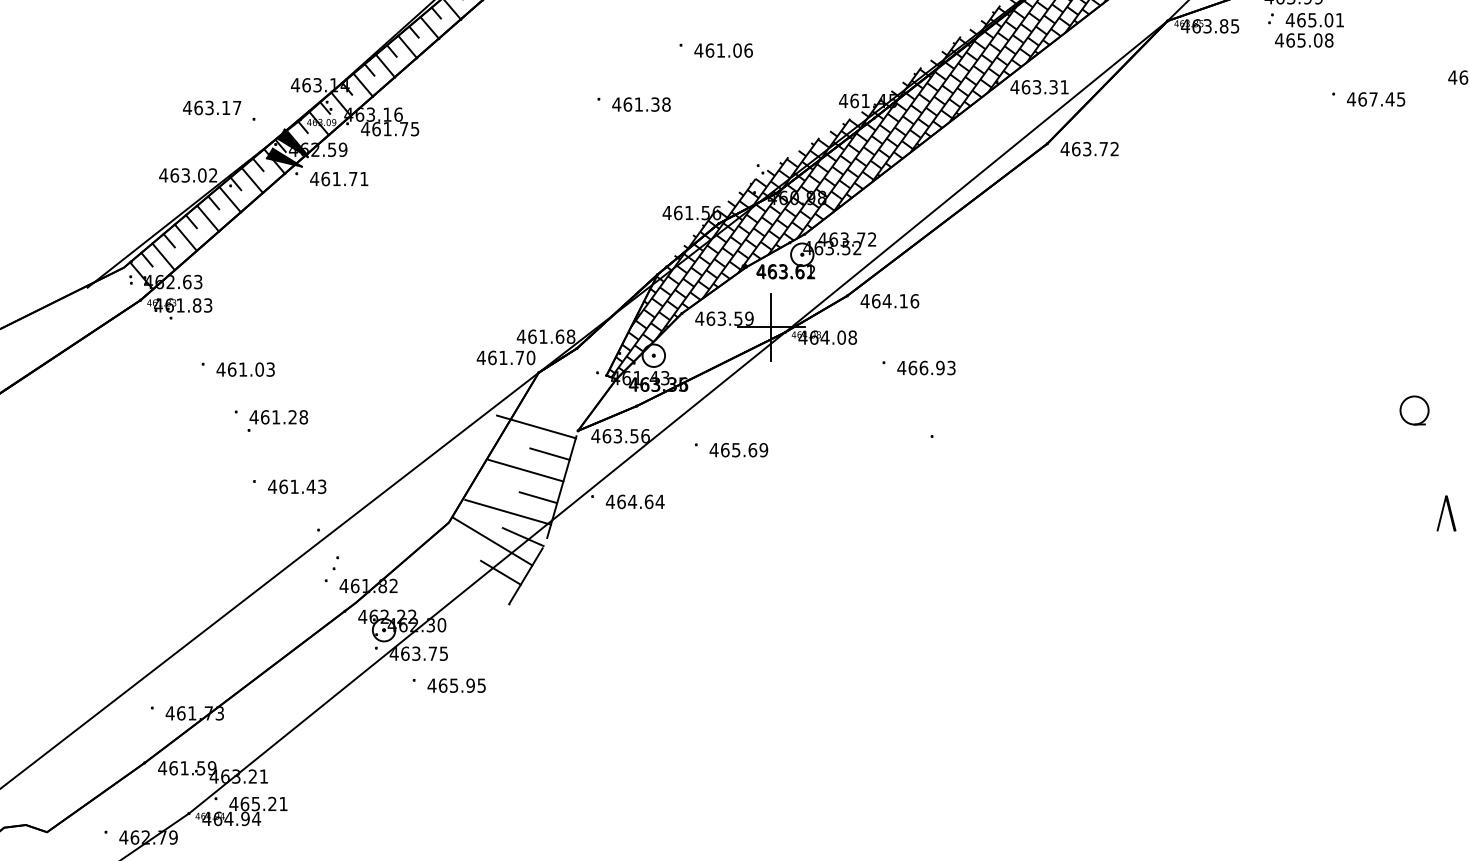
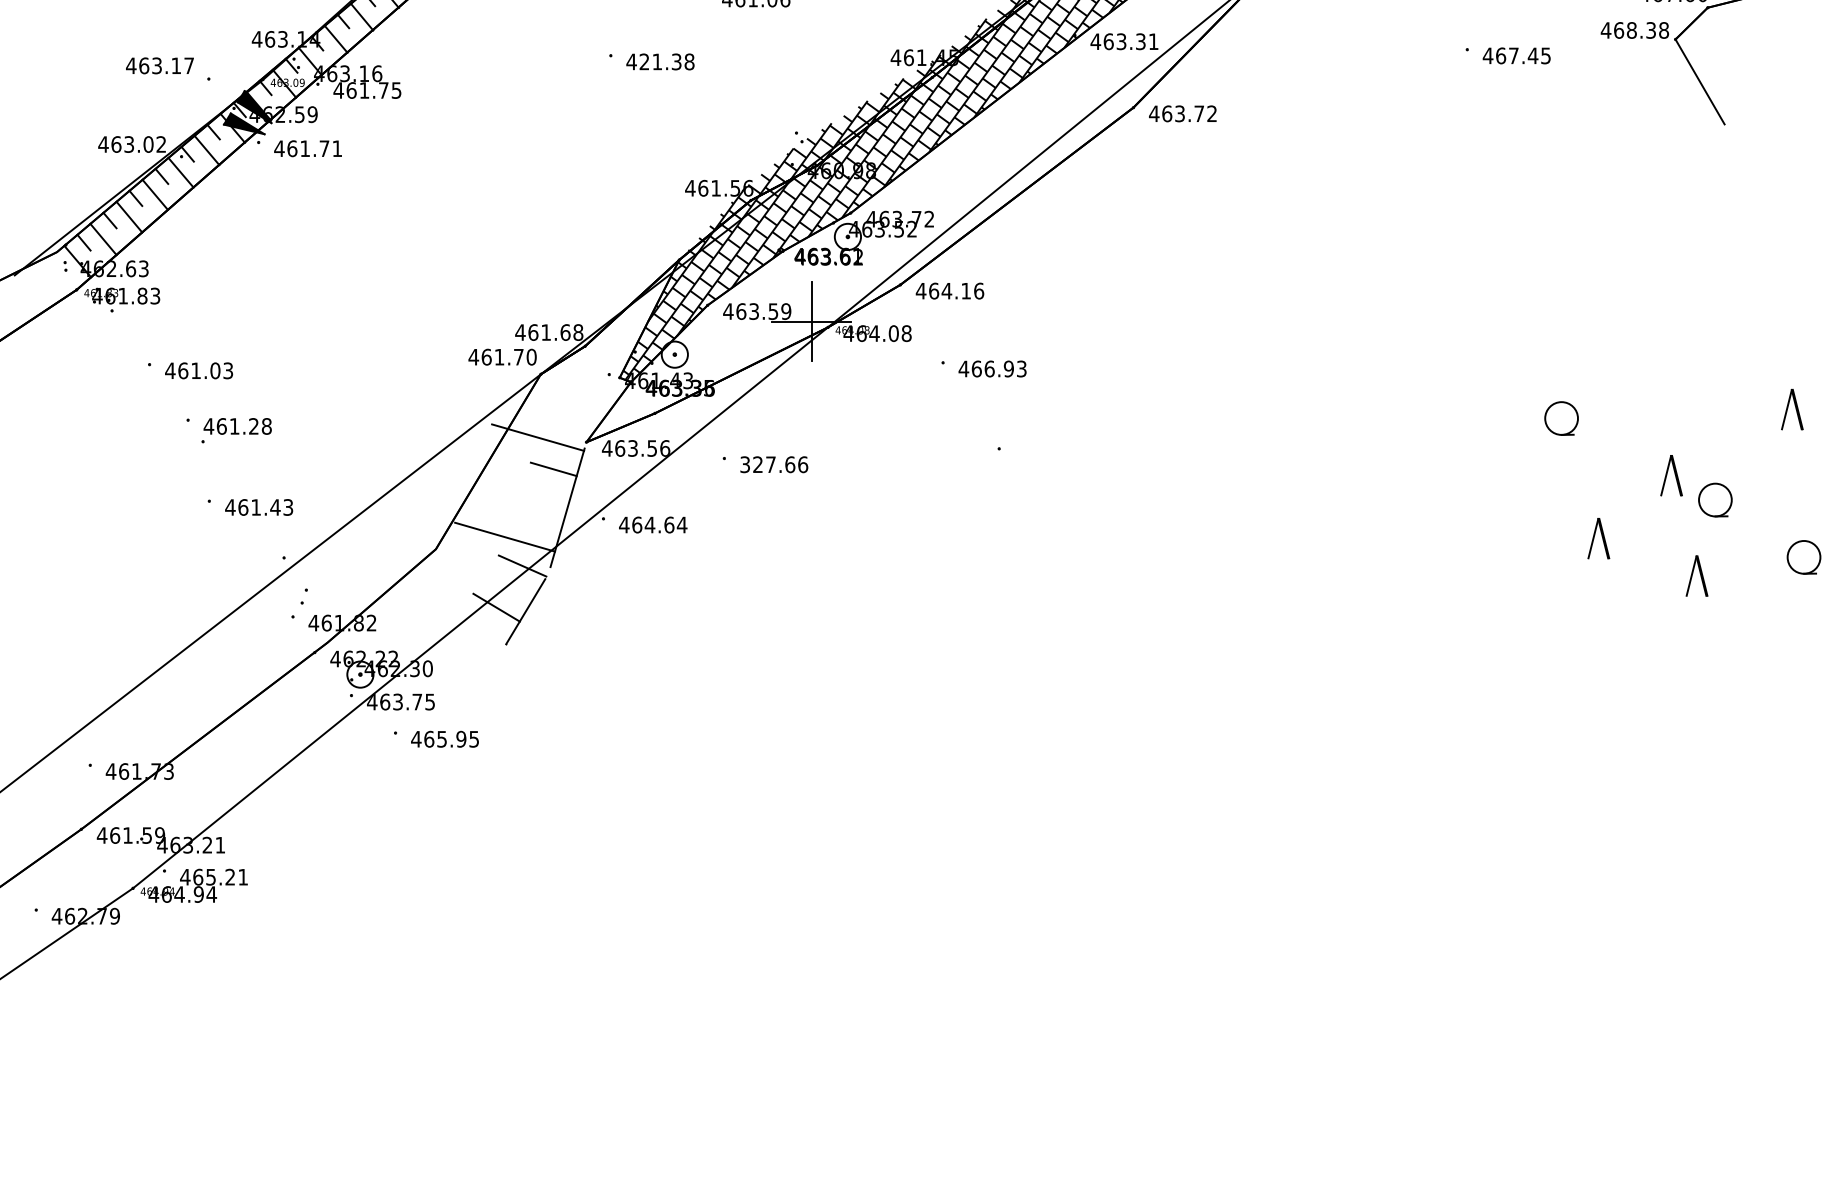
text: (627, 104) -> (644, 61), 461.38 -> 421.38
text: (738, 449) -> (773, 464), 465.69 -> 327.66
line: (525, 470) -> (525, 488), removed
line: (538, 497) -> (540, 519), removed
line: (492, 541) -> (486, 571), removed

